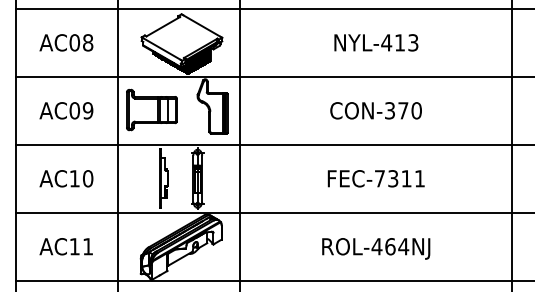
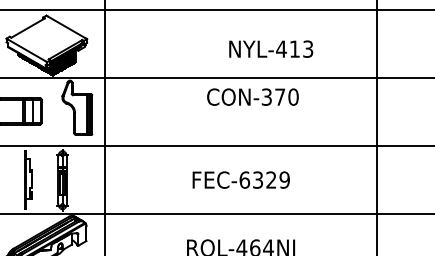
text: (376, 42) -> (271, 48), moved
text: (375, 110) -> (252, 96), moved
text: (399, 178) -> (264, 179), FEC-7311 -> FEC-6329

